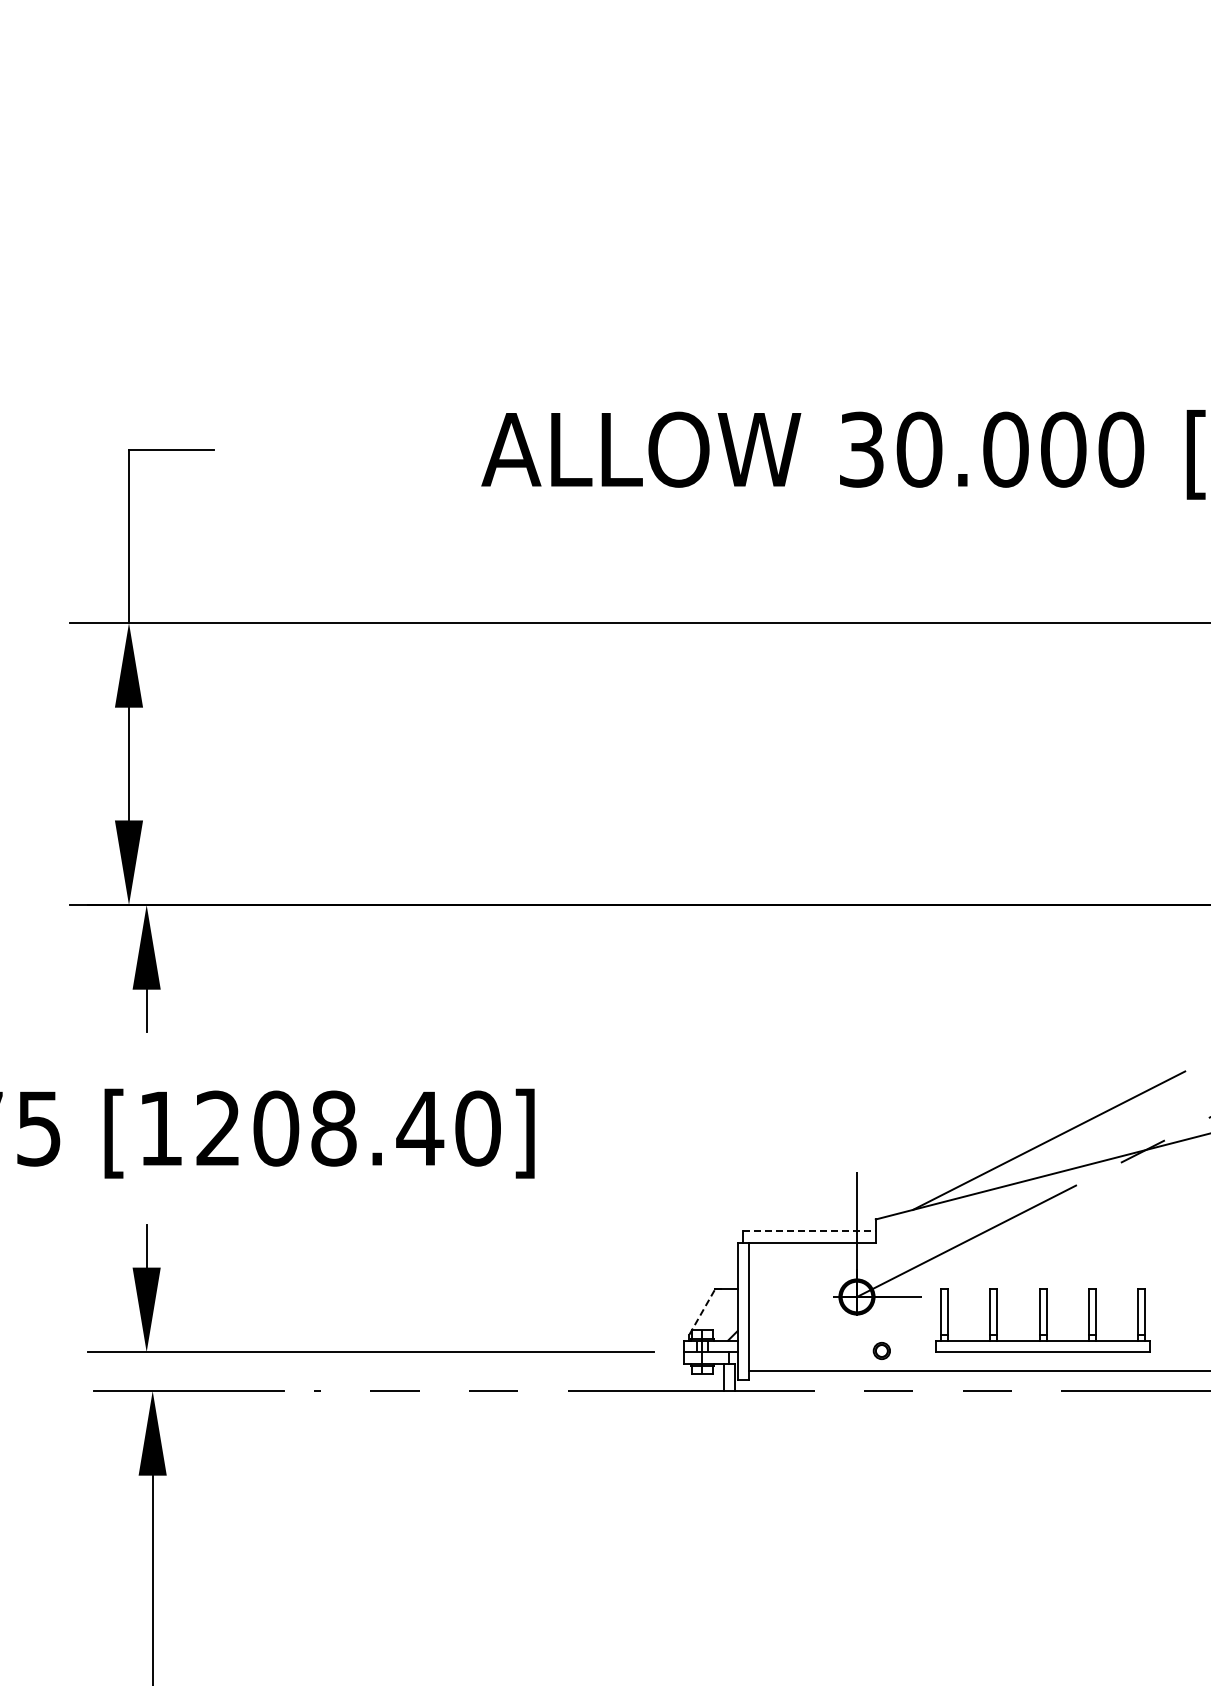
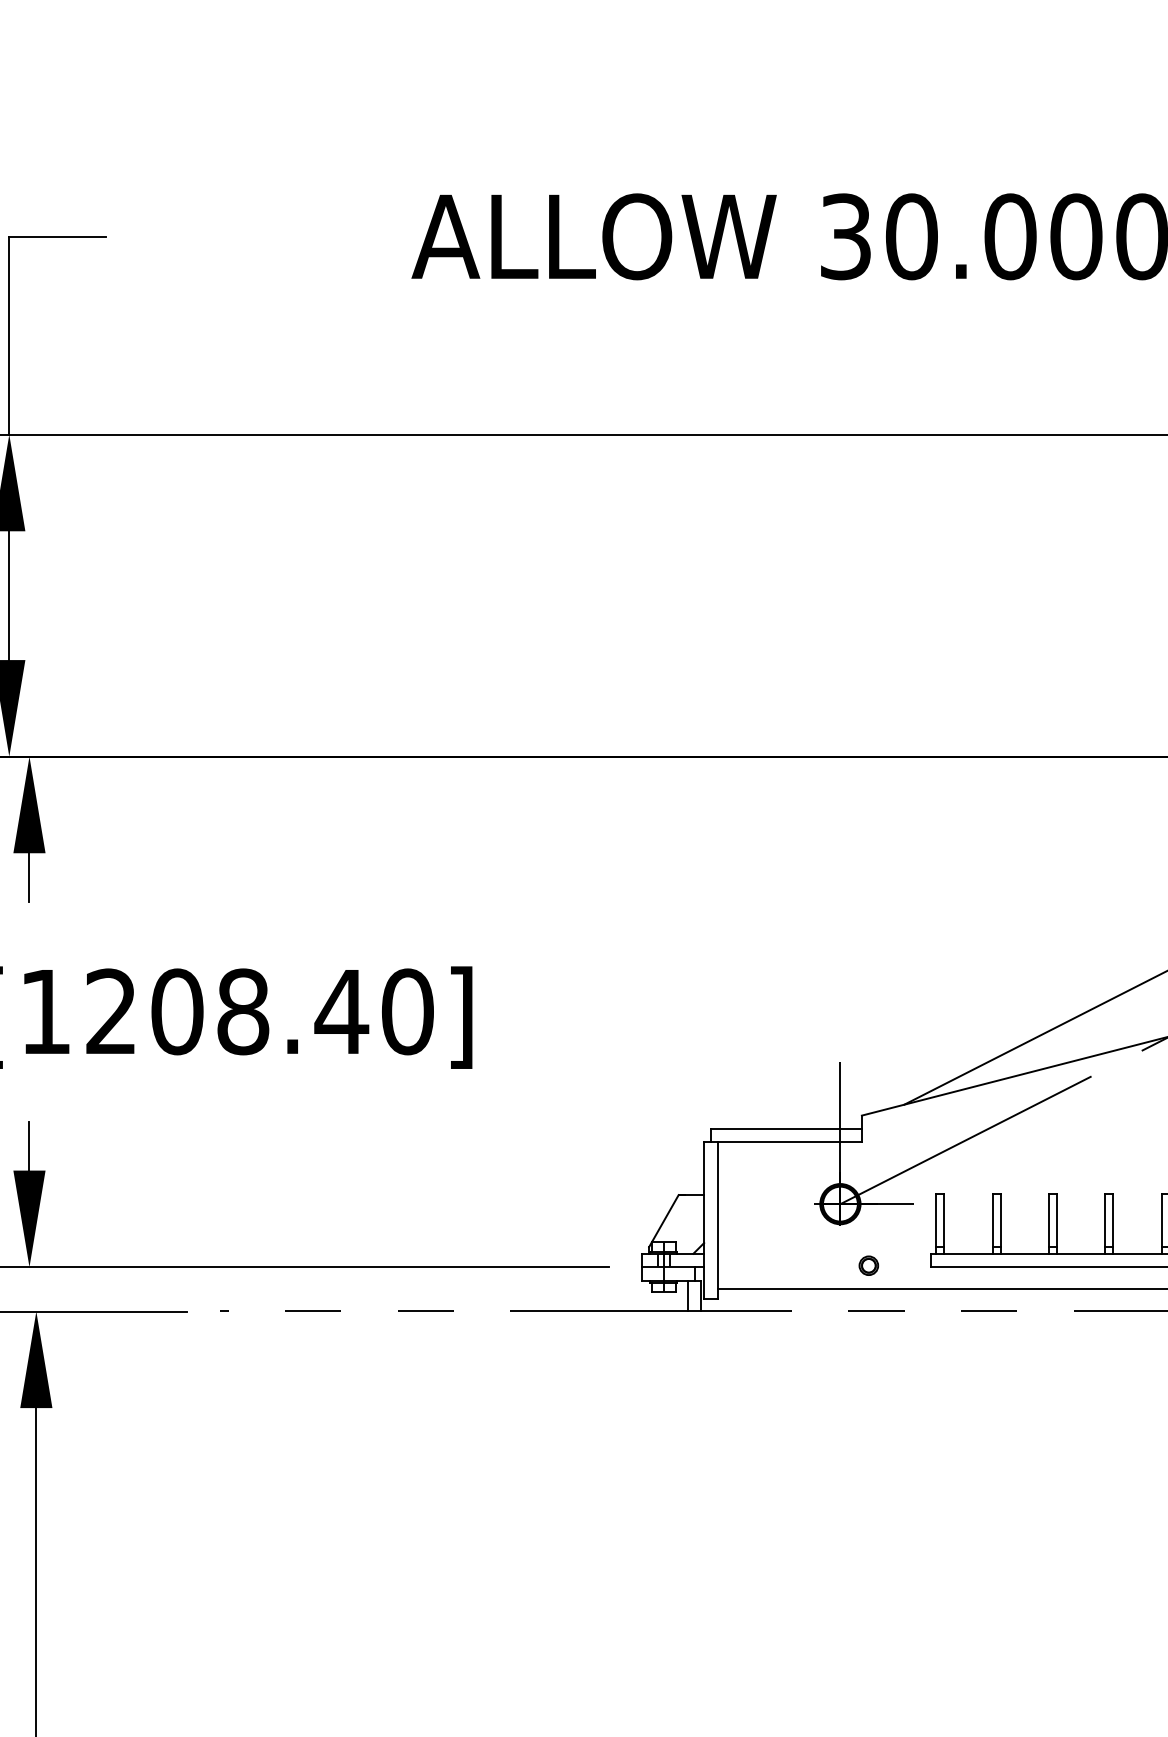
line: (810, 1231) -> (787, 1129), dashed -> solid
line: (702, 1311) -> (664, 1220), dashed -> solid

